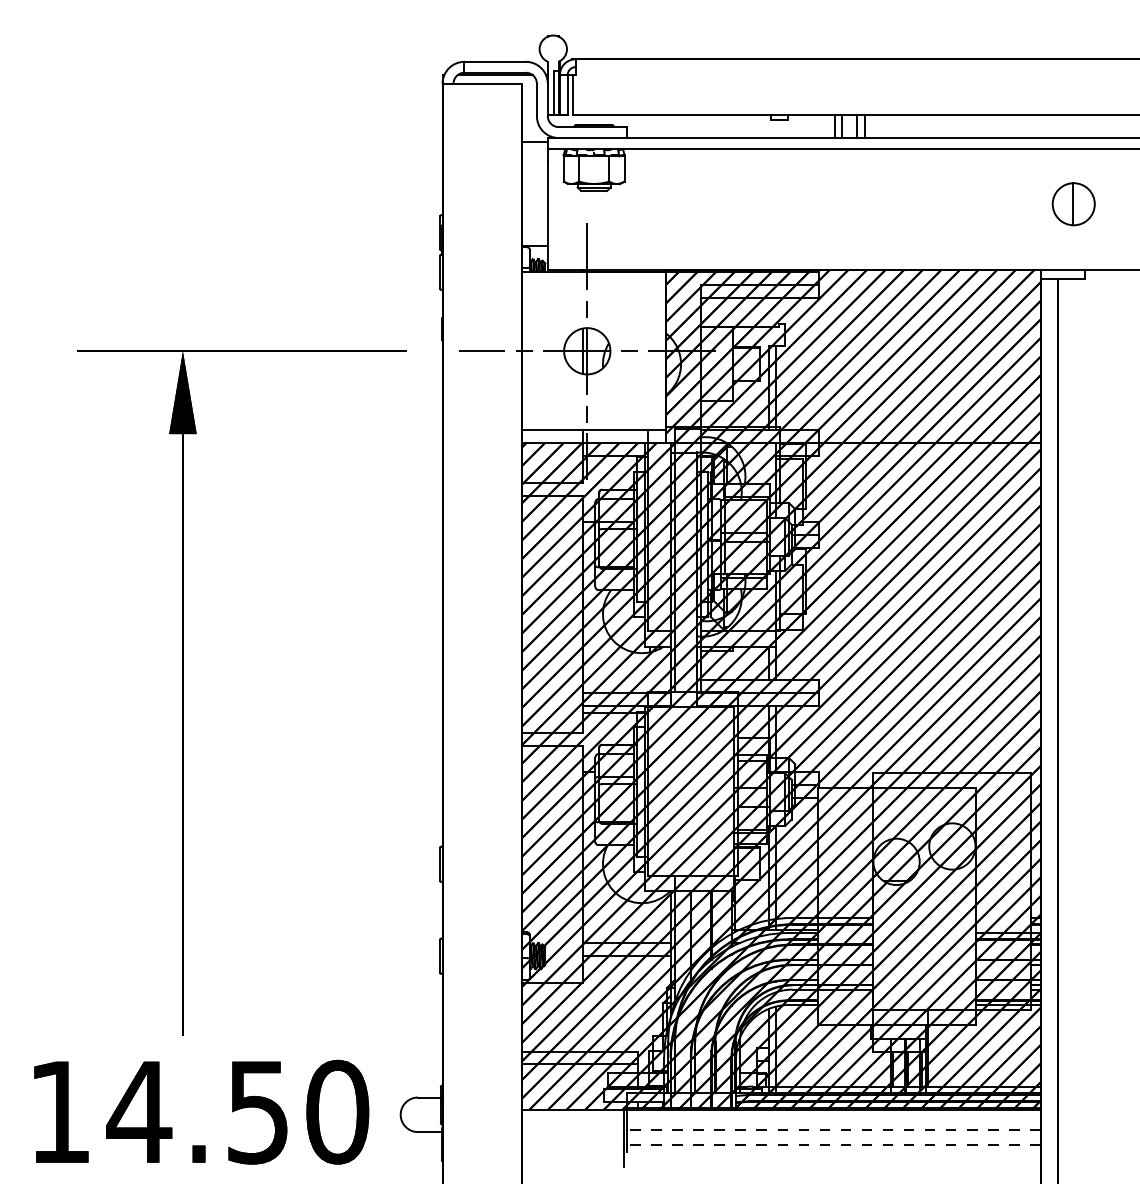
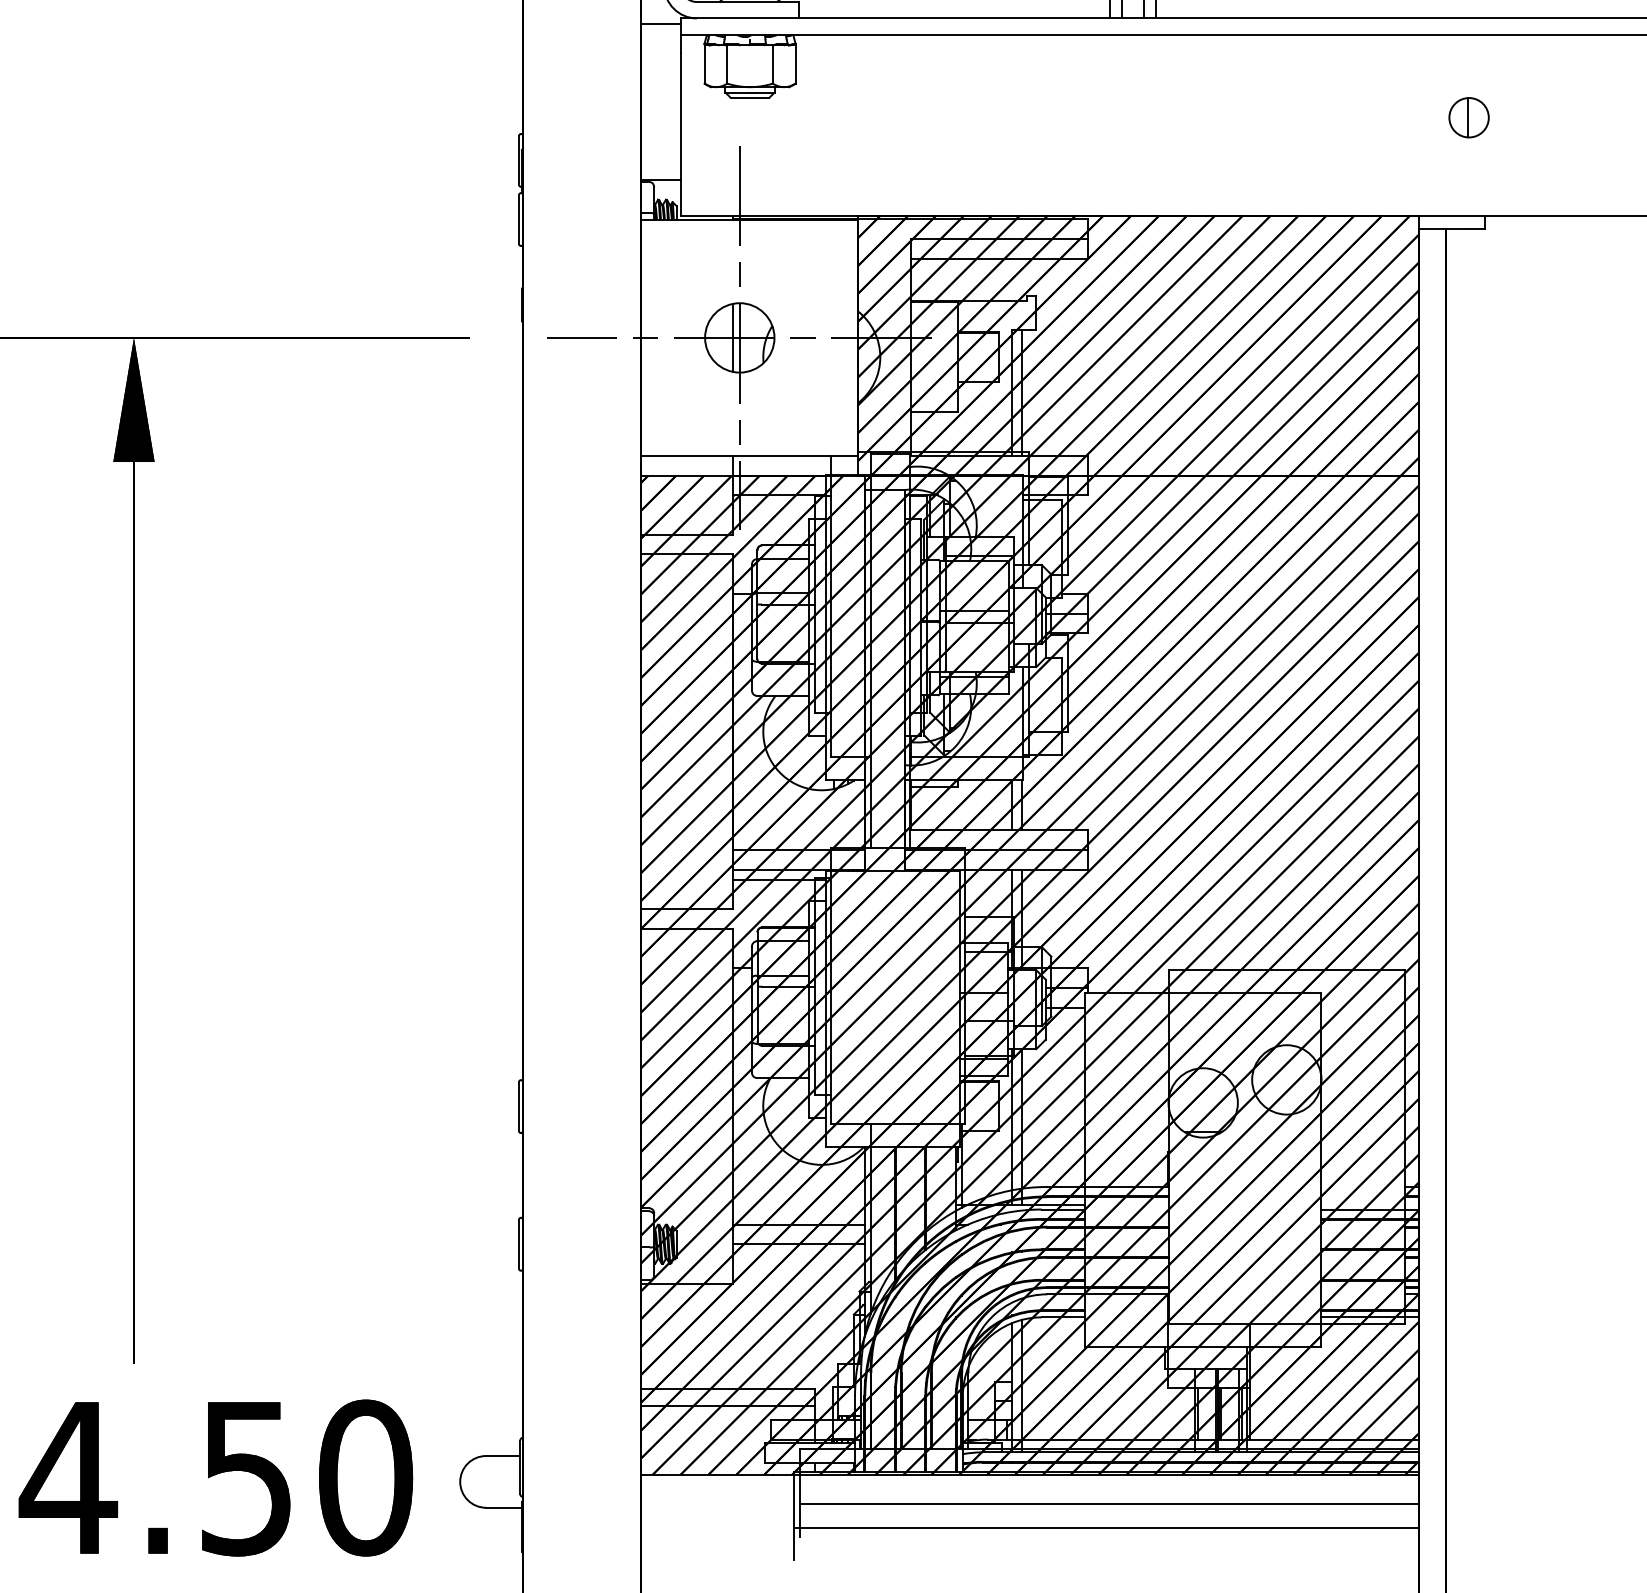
part: (1074, 204) -> (1469, 117), size x0.62
line: (833, 1129) -> (1108, 1503), dashed -> solid
line: (832, 1145) -> (1107, 1527), dashed -> solid

